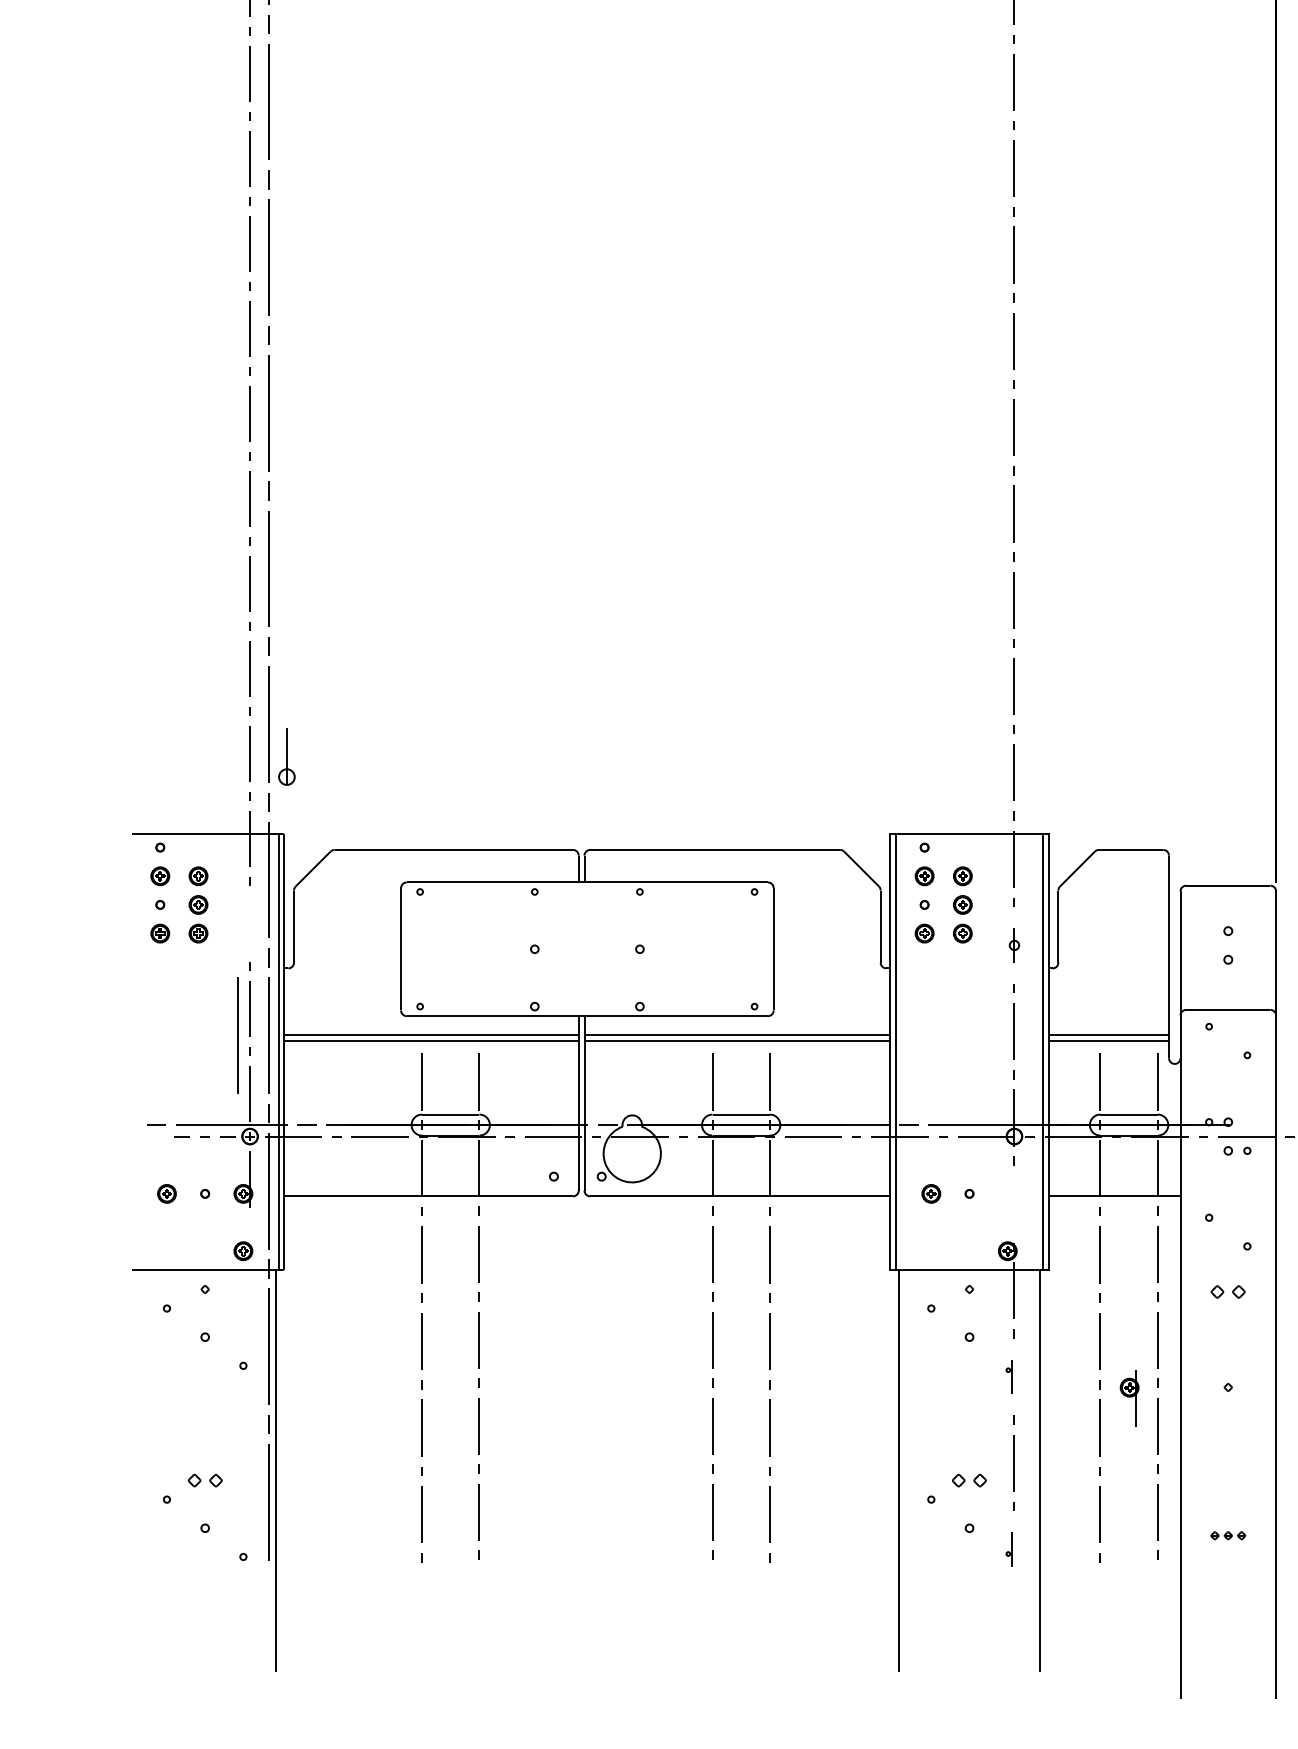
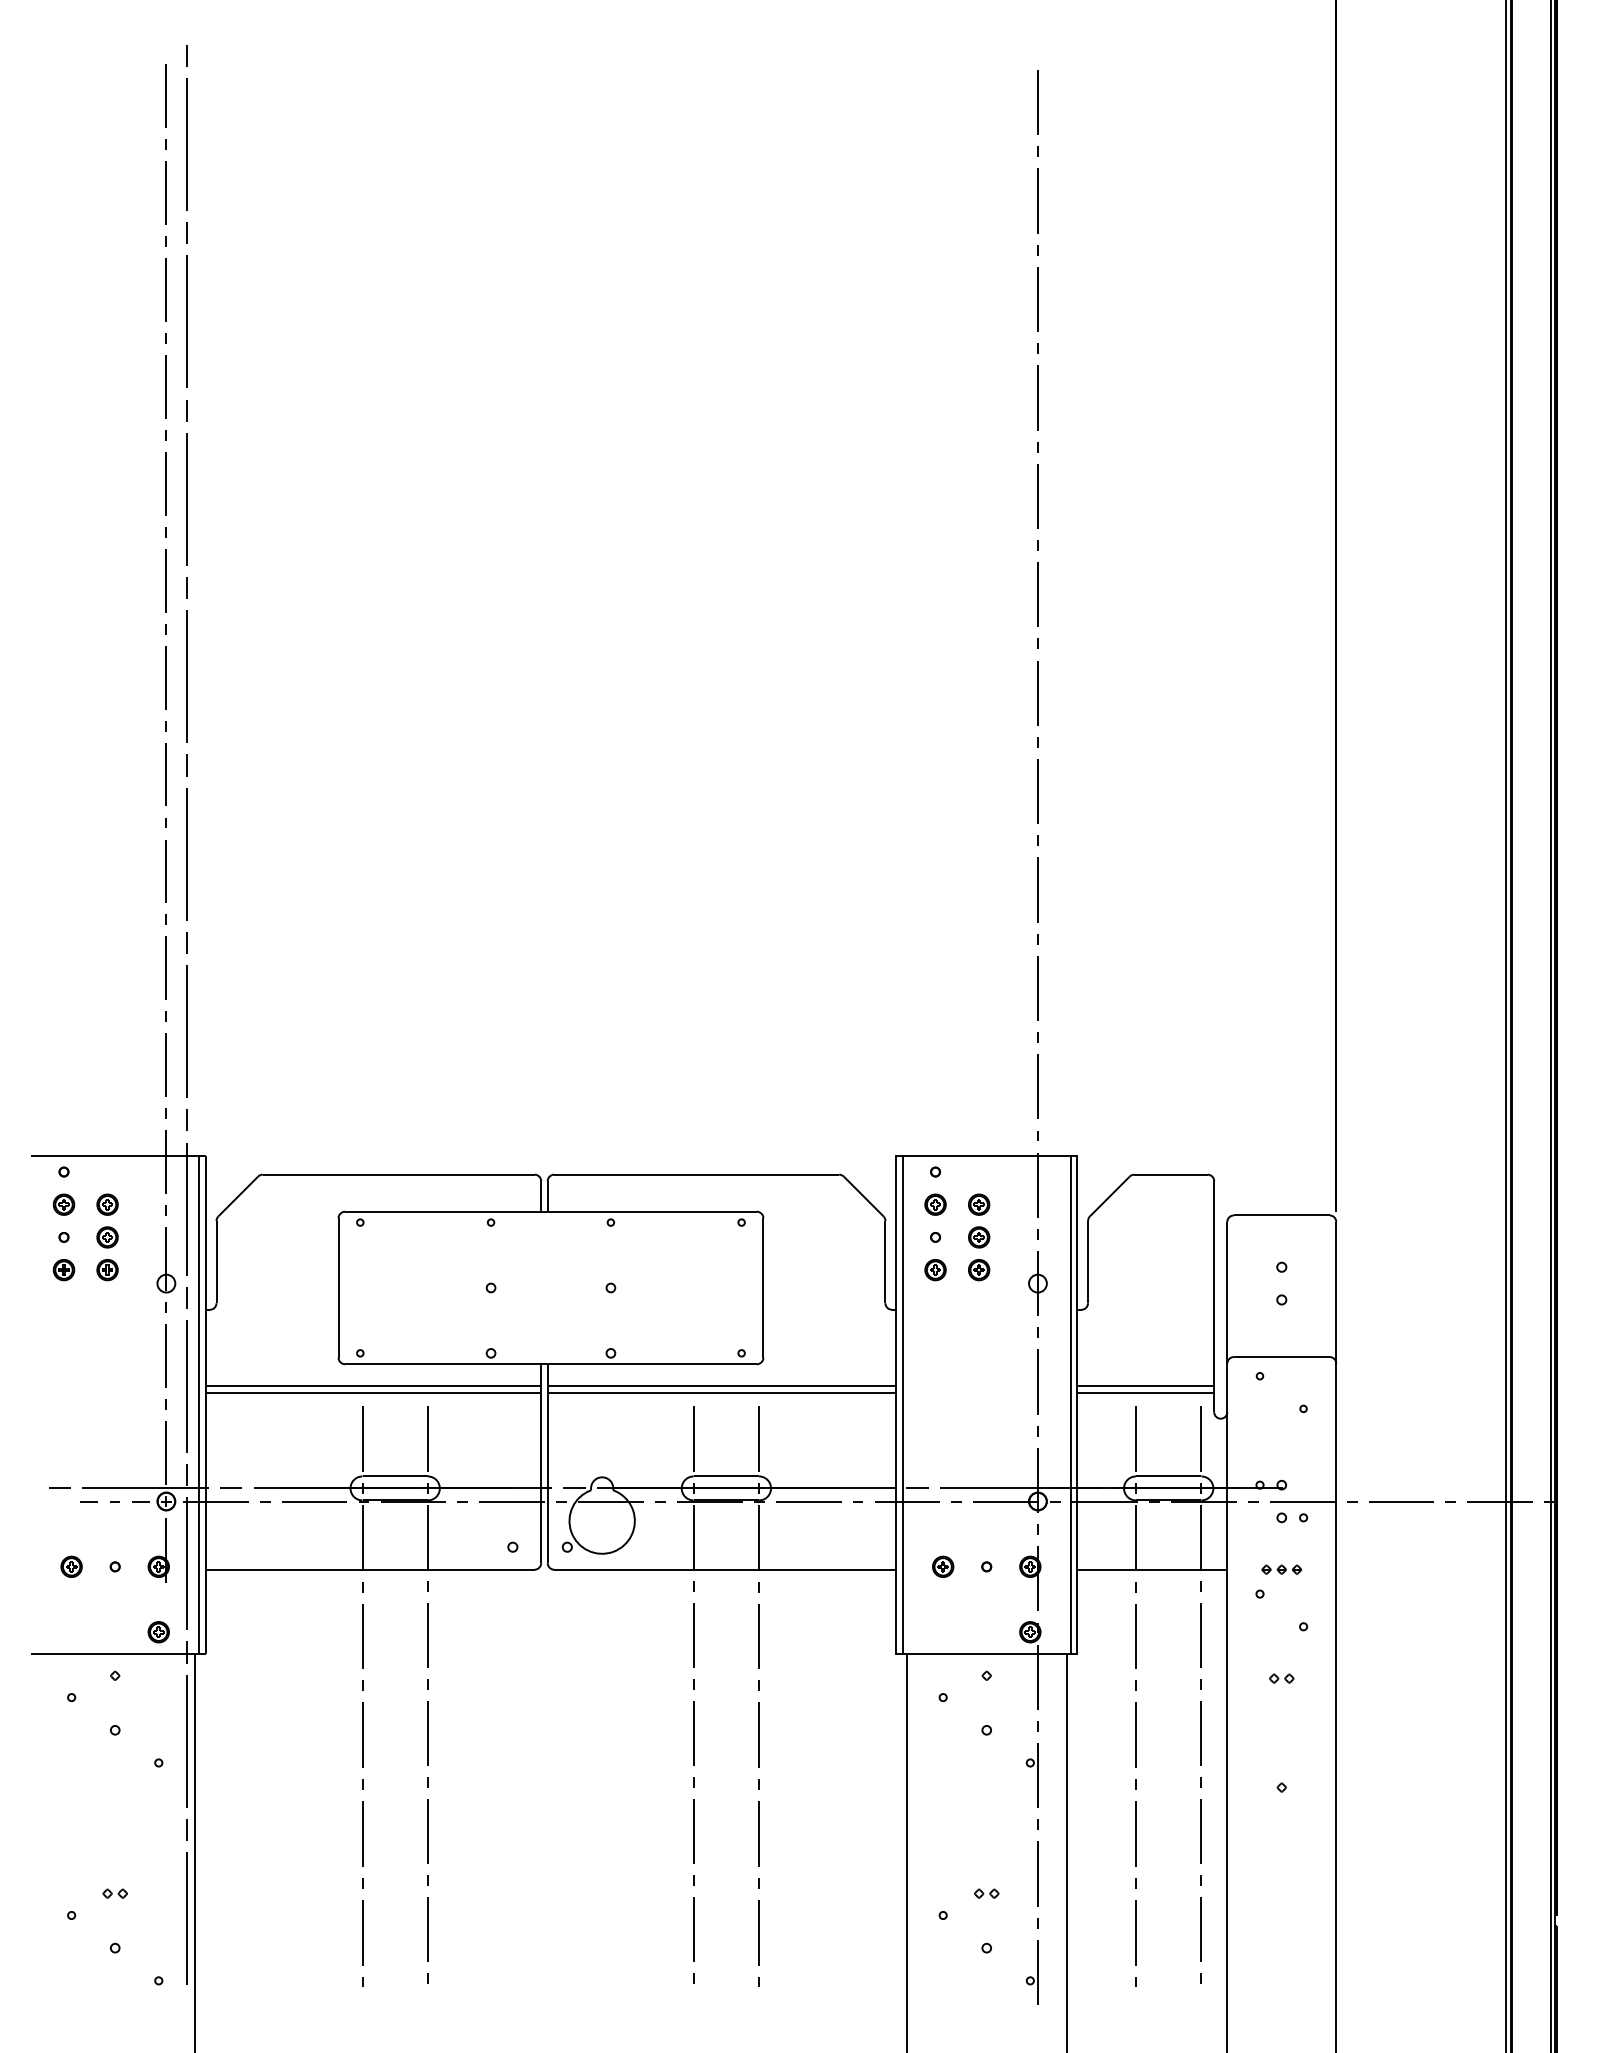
part: (287, 756) -> (166, 1260), moved
part: (1014, 945) -> (1037, 1283), size x1.67
line: (237, 1035) -> (151, 1386), removed
part: (1228, 1291) -> (1281, 1678), size x0.62
part: (1008, 1376) -> (1031, 1775), size x1.67
part: (1129, 1397) -> (1030, 1578), moved
part: (204, 1480) -> (114, 1893), size x0.62
part: (969, 1480) -> (986, 1893), size x0.62
part: (1228, 1535) -> (1281, 1569), moved
part: (1008, 1549) -> (1031, 1972), size x1.67

